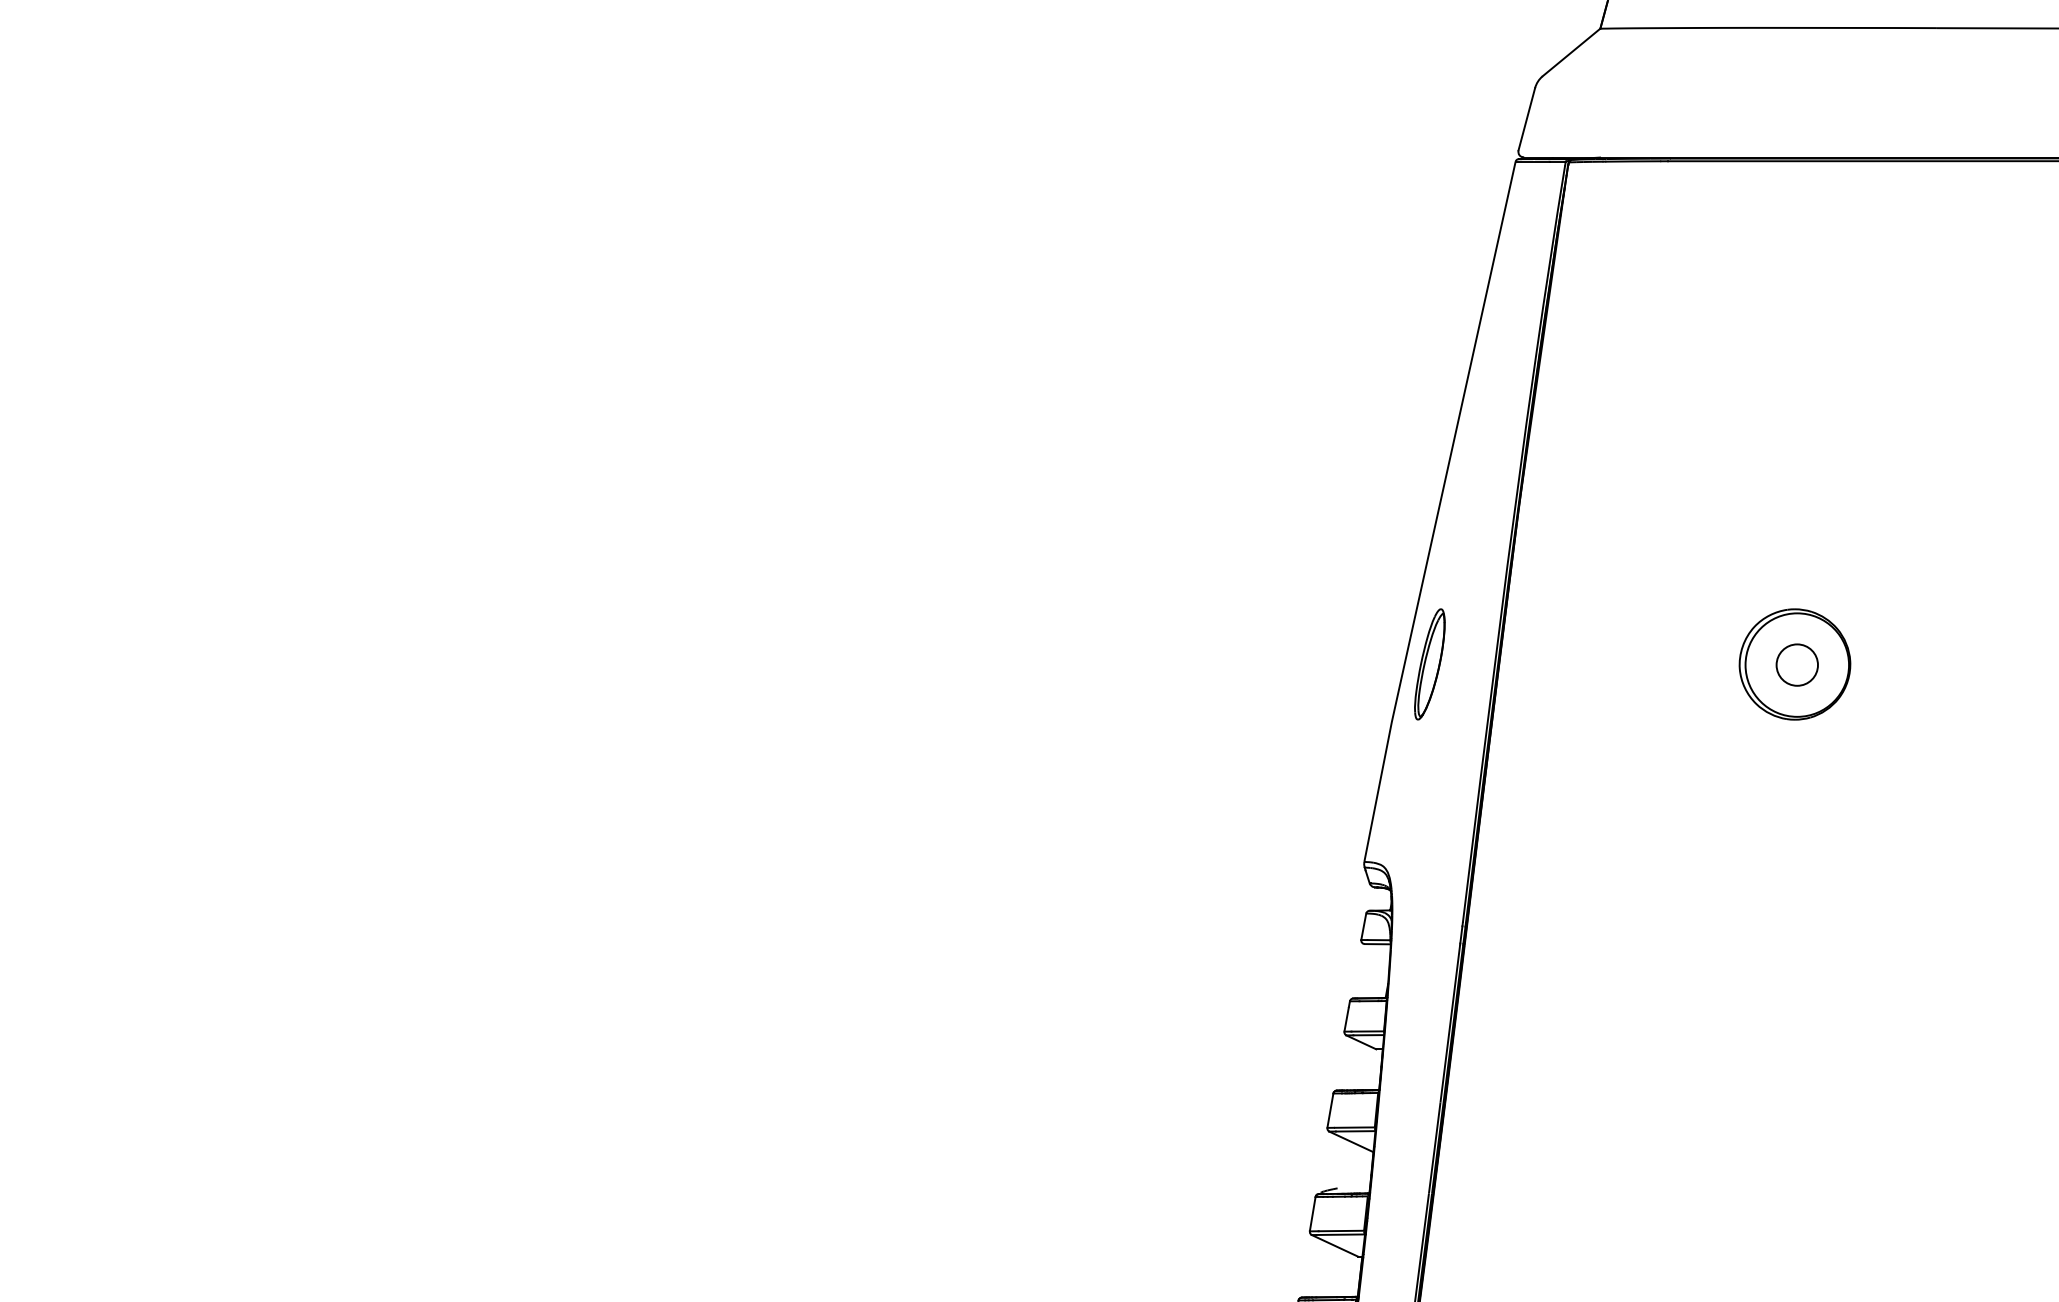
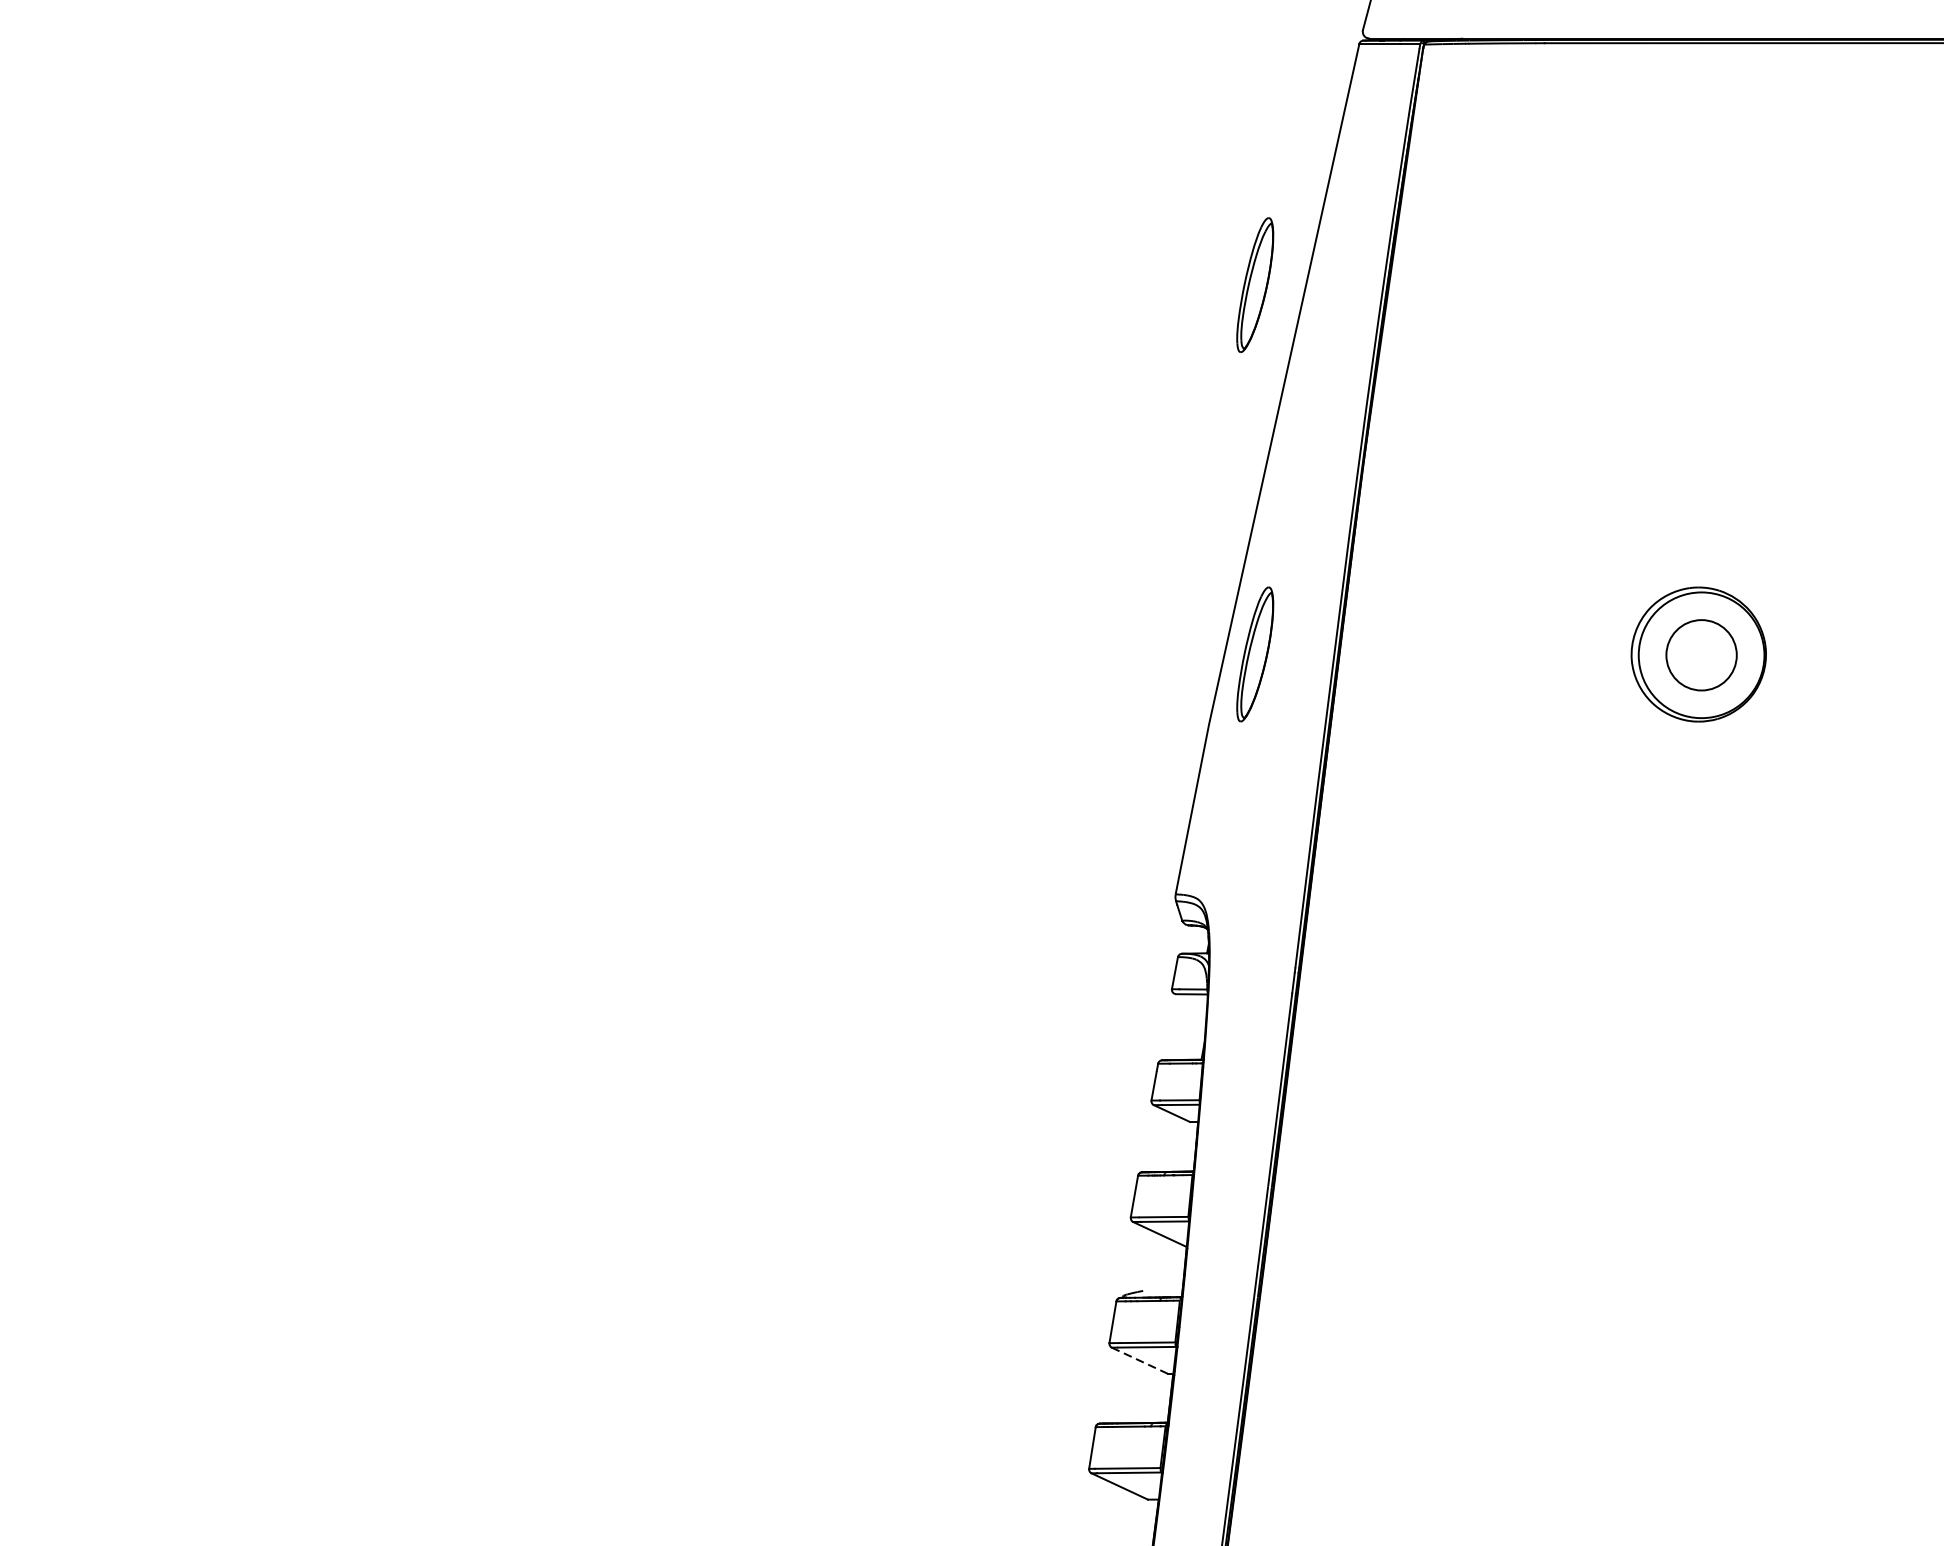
part: (1429, 360) -> (1254, 285), added
circle: (1797, 664) -> (1701, 654), size x1.4
line: (1334, 1245) -> (1139, 1360), solid -> dashed

